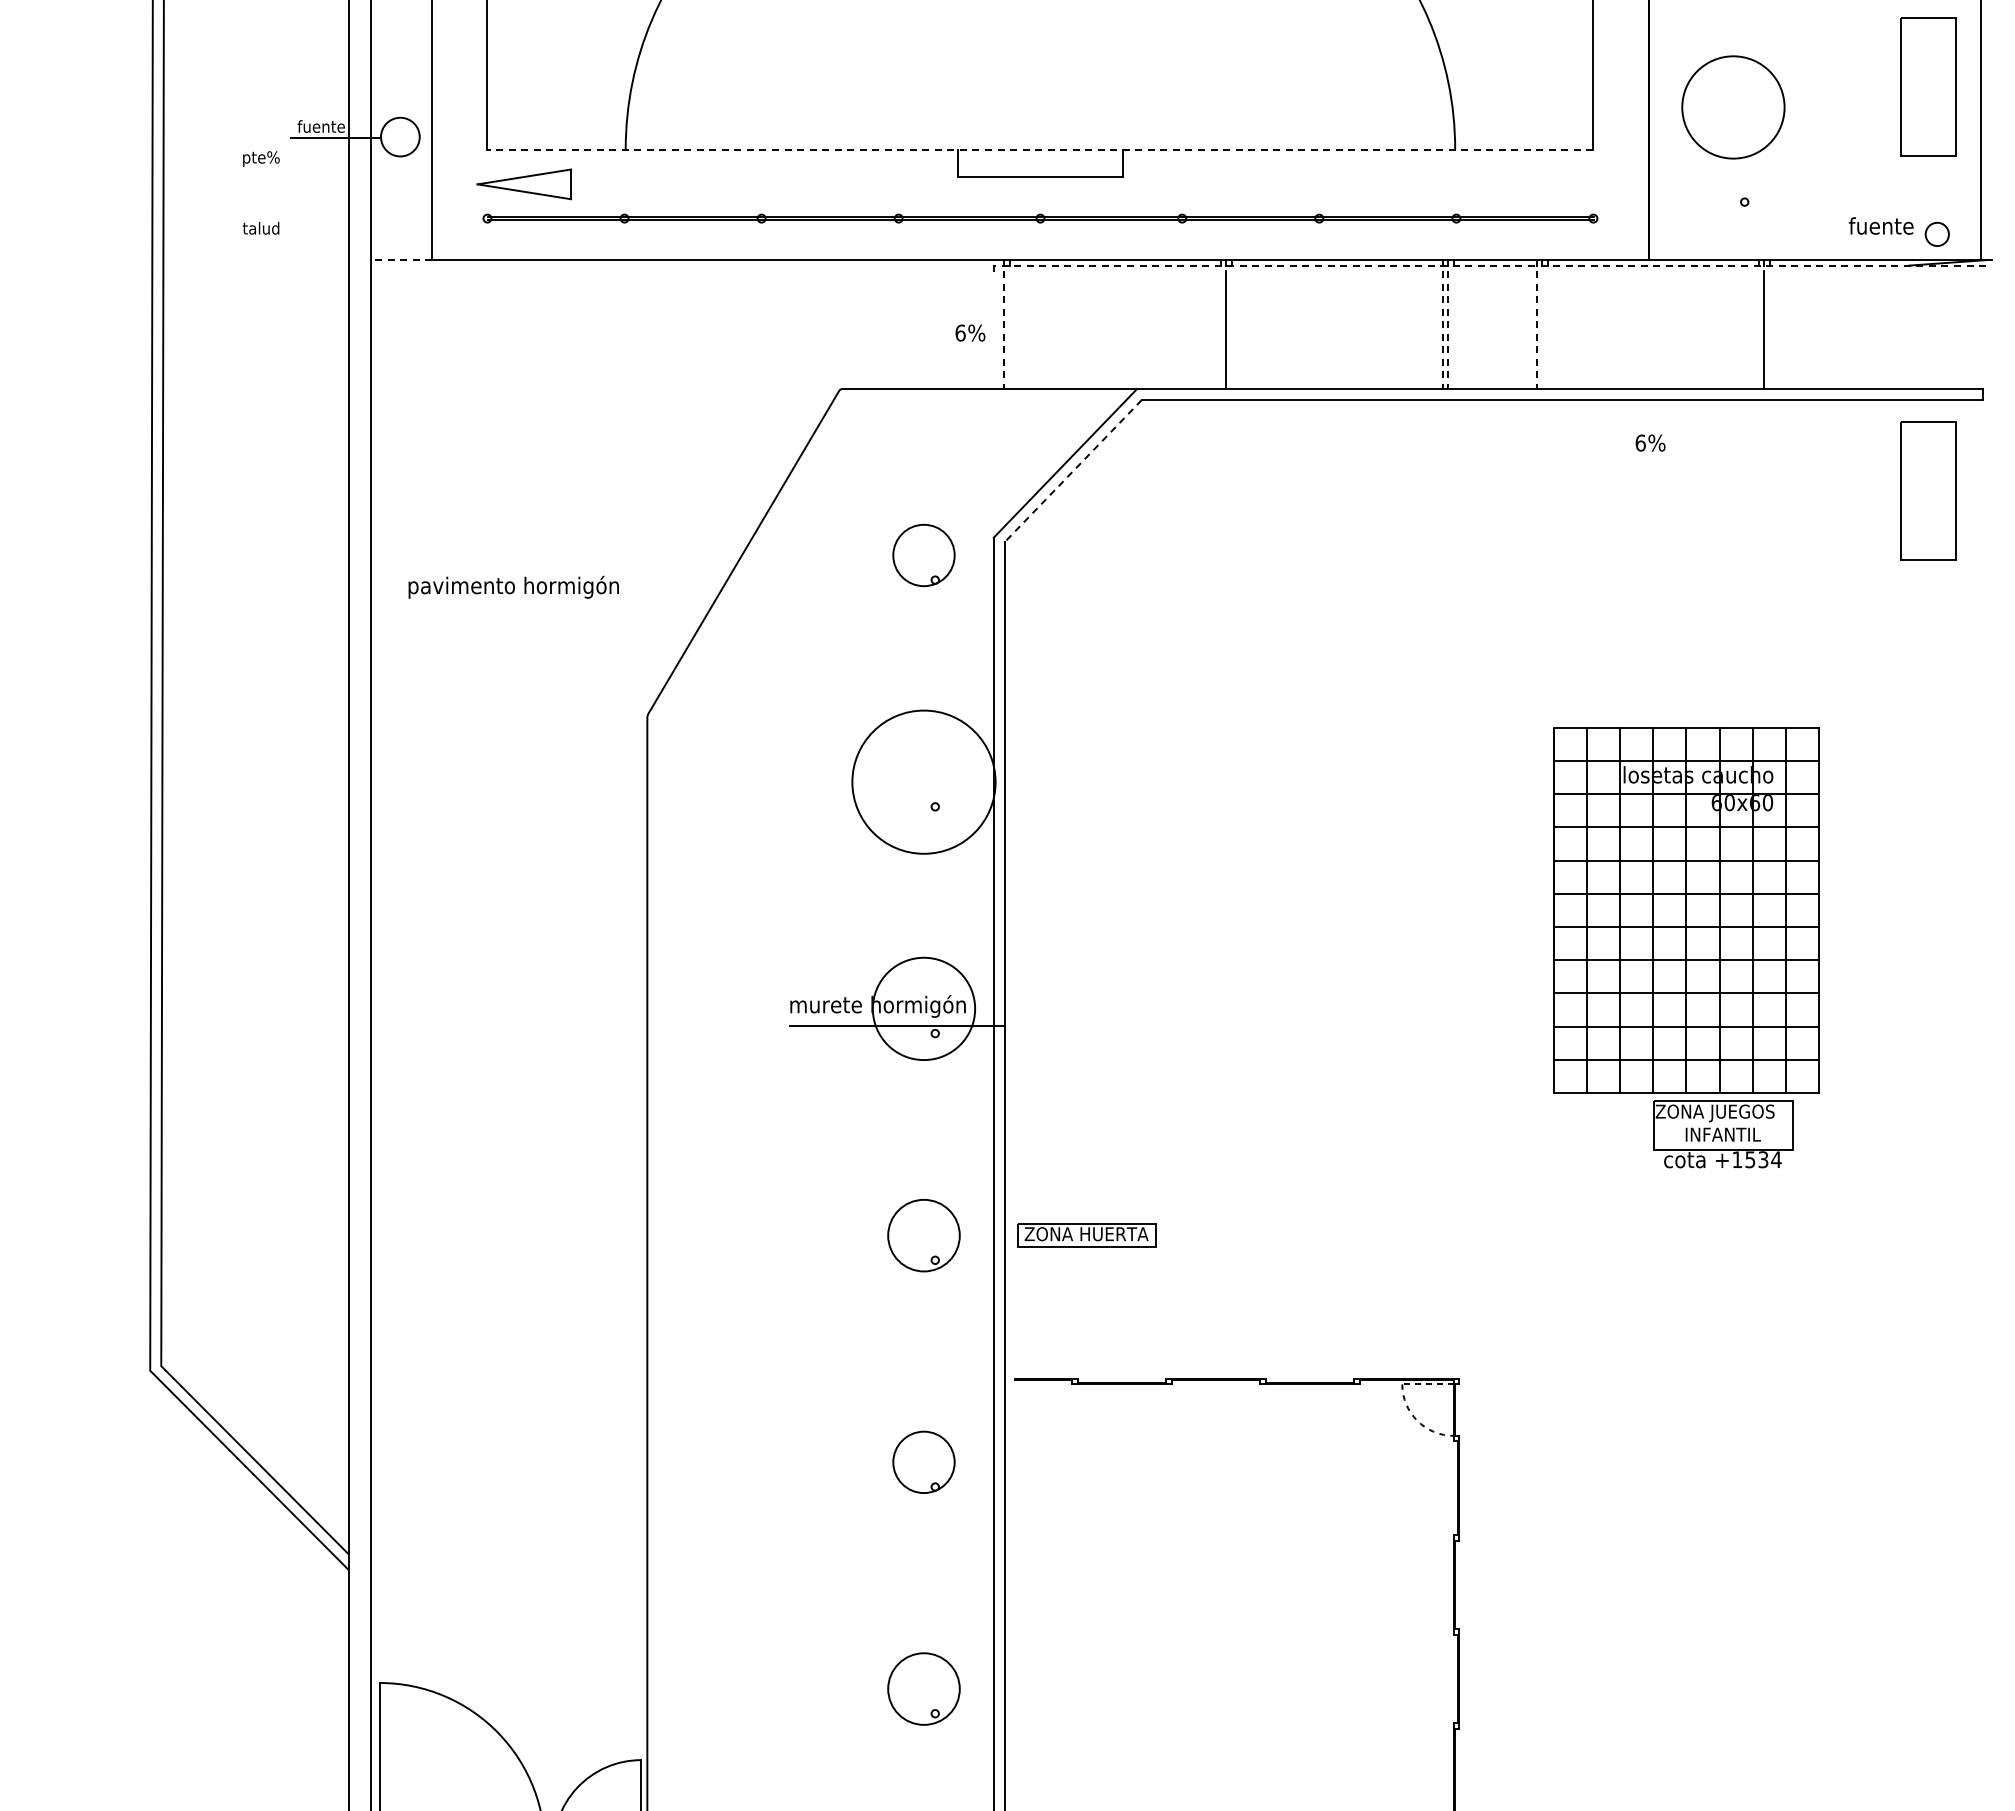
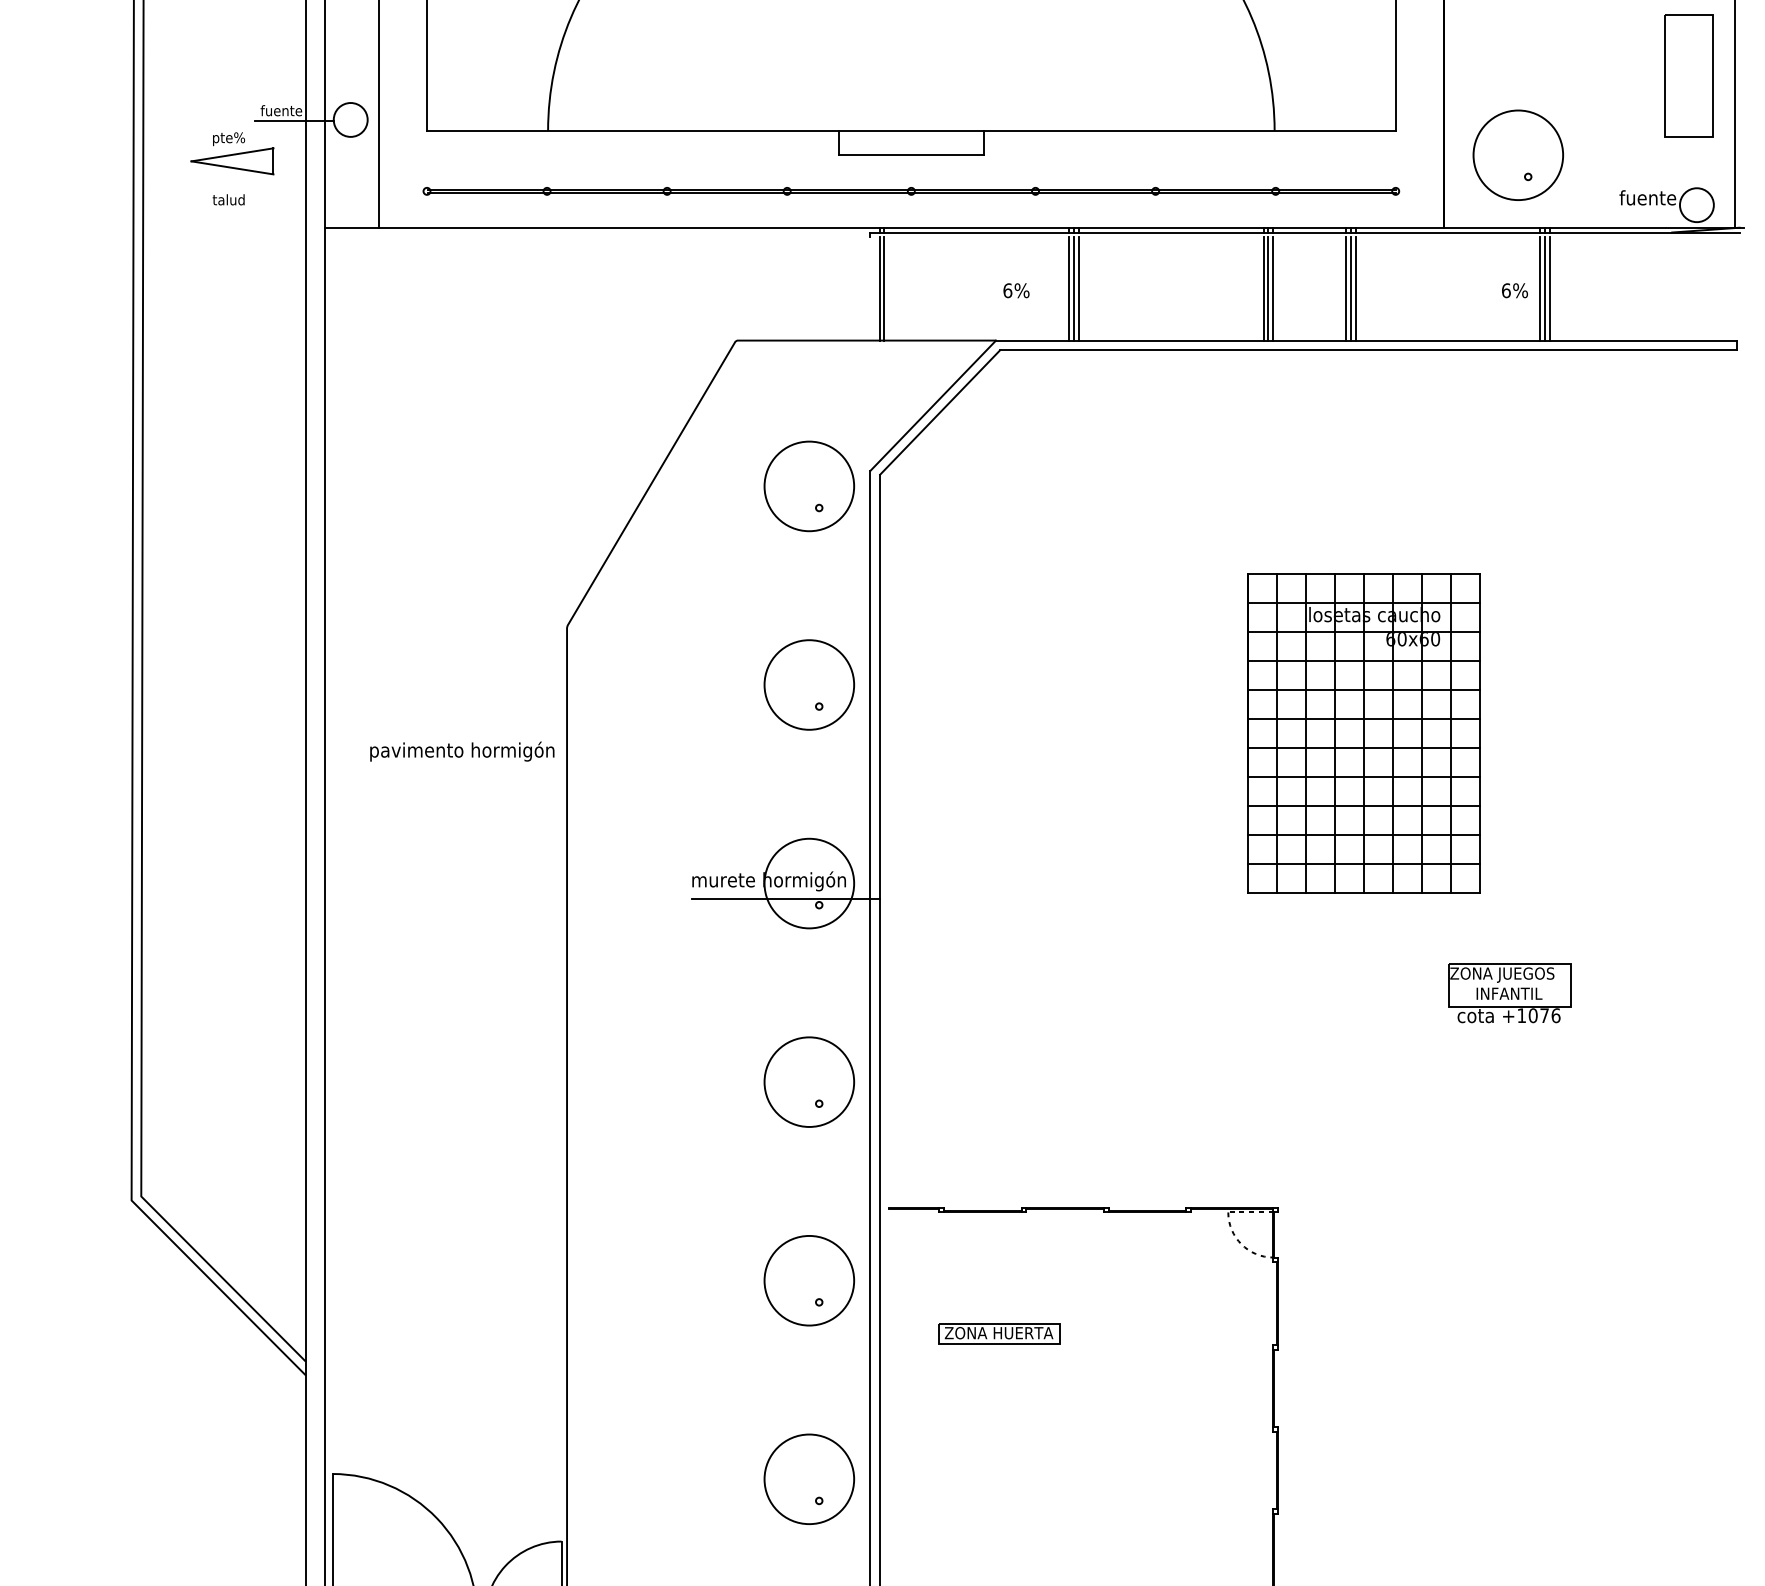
circle: (1733, 107) -> (1518, 155), moved
line: (1040, 149) -> (911, 130), dashed -> solid
part: (524, 184) -> (232, 161), moved
circle: (1936, 234) -> (1696, 205), size x1.67
line: (401, 260) -> (351, 228), dashed -> solid
line: (1489, 265) -> (1304, 232), dashed -> solid
line: (1009, 329) -> (884, 288), added
line: (1220, 329) -> (1069, 288), added
line: (1231, 329) -> (1078, 288), added
line: (1453, 329) -> (1273, 288), added
line: (1542, 329) -> (1351, 288), added
line: (1547, 329) -> (1355, 288), added
line: (1758, 329) -> (1540, 288), added
line: (1769, 329) -> (1549, 288), added
line: (1004, 330) -> (879, 289), dashed -> solid
line: (1442, 330) -> (1263, 289), dashed -> solid
line: (1448, 330) -> (1268, 289), dashed -> solid
line: (1536, 330) -> (1345, 289), dashed -> solid
text: (970, 332) -> (1016, 290), moved
text: (1650, 442) -> (1514, 290), moved
line: (1073, 471) -> (940, 412), dashed -> solid
part: (1928, 490) -> (1689, 429), removed
circle: (923, 555) -> (808, 486), size x1.67
text: (513, 586) -> (462, 750), moved
circle: (923, 782) -> (808, 685), size x0.71
part: (1686, 910) -> (1364, 733), moved
text: (1763, 1159) -> (1544, 1015), +1534 -> +1076
circle: (923, 1235) -> (808, 1082), size x1.43
part: (1086, 1235) -> (998, 1334), moved
circle: (923, 1462) -> (808, 1280), size x1.67
circle: (923, 1688) -> (808, 1478), size x1.43

